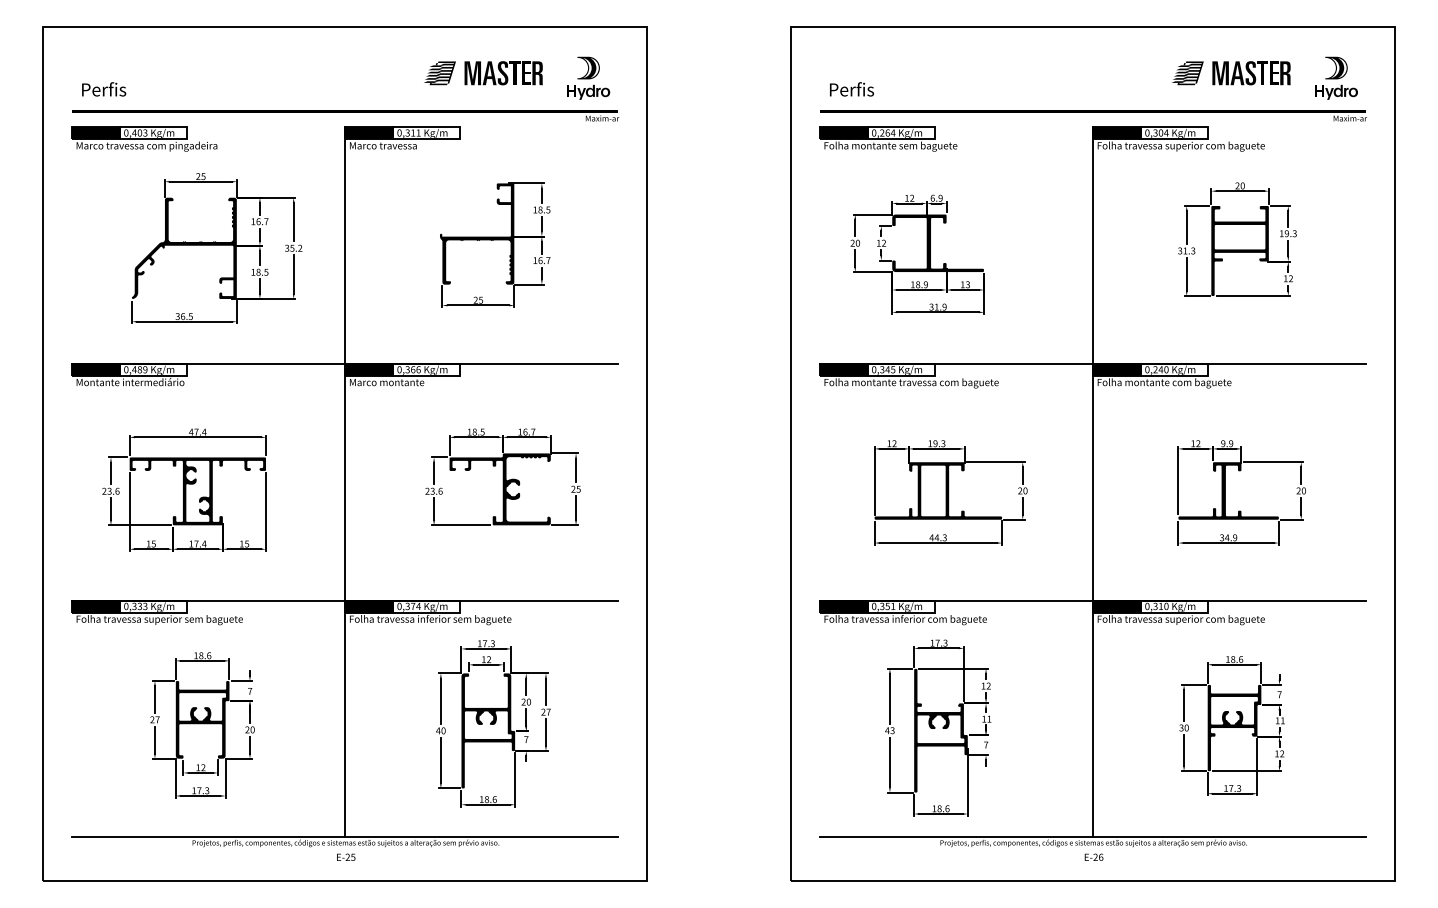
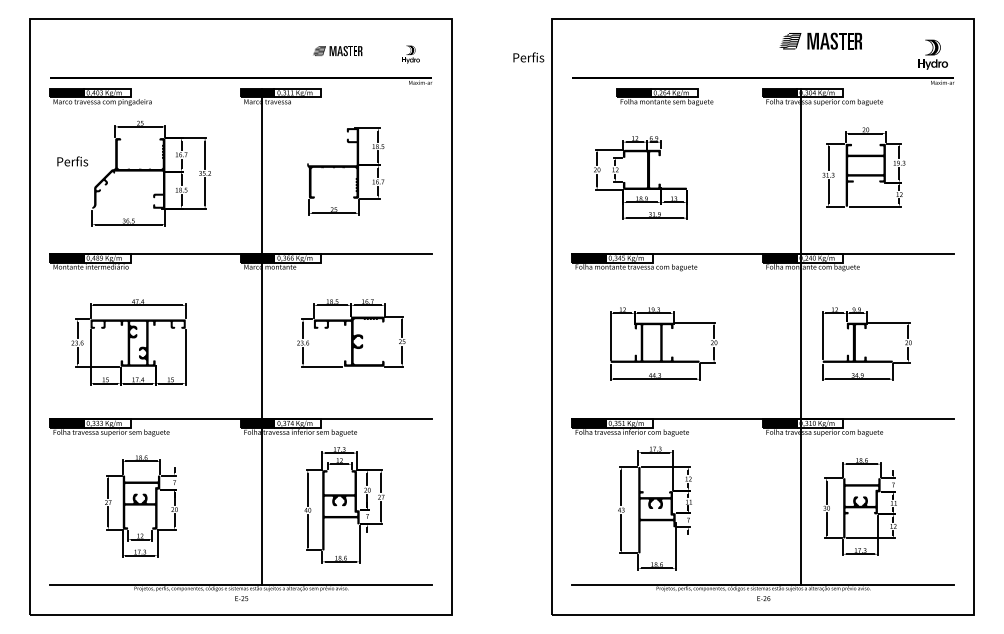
part: (483, 72) -> (337, 50), size x0.6
part: (1231, 72) -> (820, 40), moved
part: (587, 77) -> (410, 54), size x0.6
text: (103, 89) -> (72, 161), moved
text: (851, 89) -> (528, 57), moved
part: (887, 138) -> (664, 96), moved
line: (344, 481) -> (261, 336), moved
line: (1093, 481) -> (801, 336), moved

